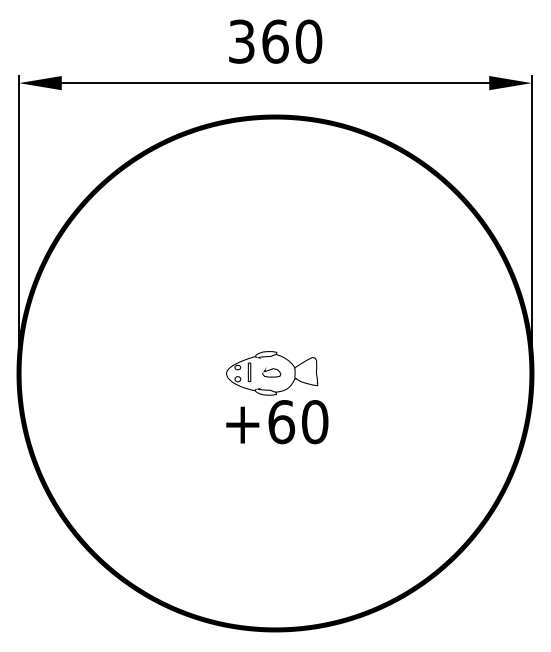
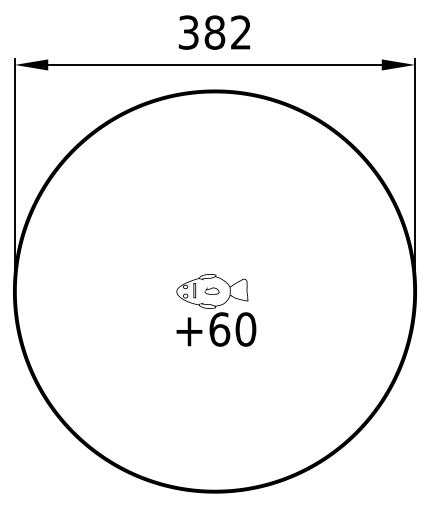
text: (292, 41) -> (228, 32), 360 -> 382

